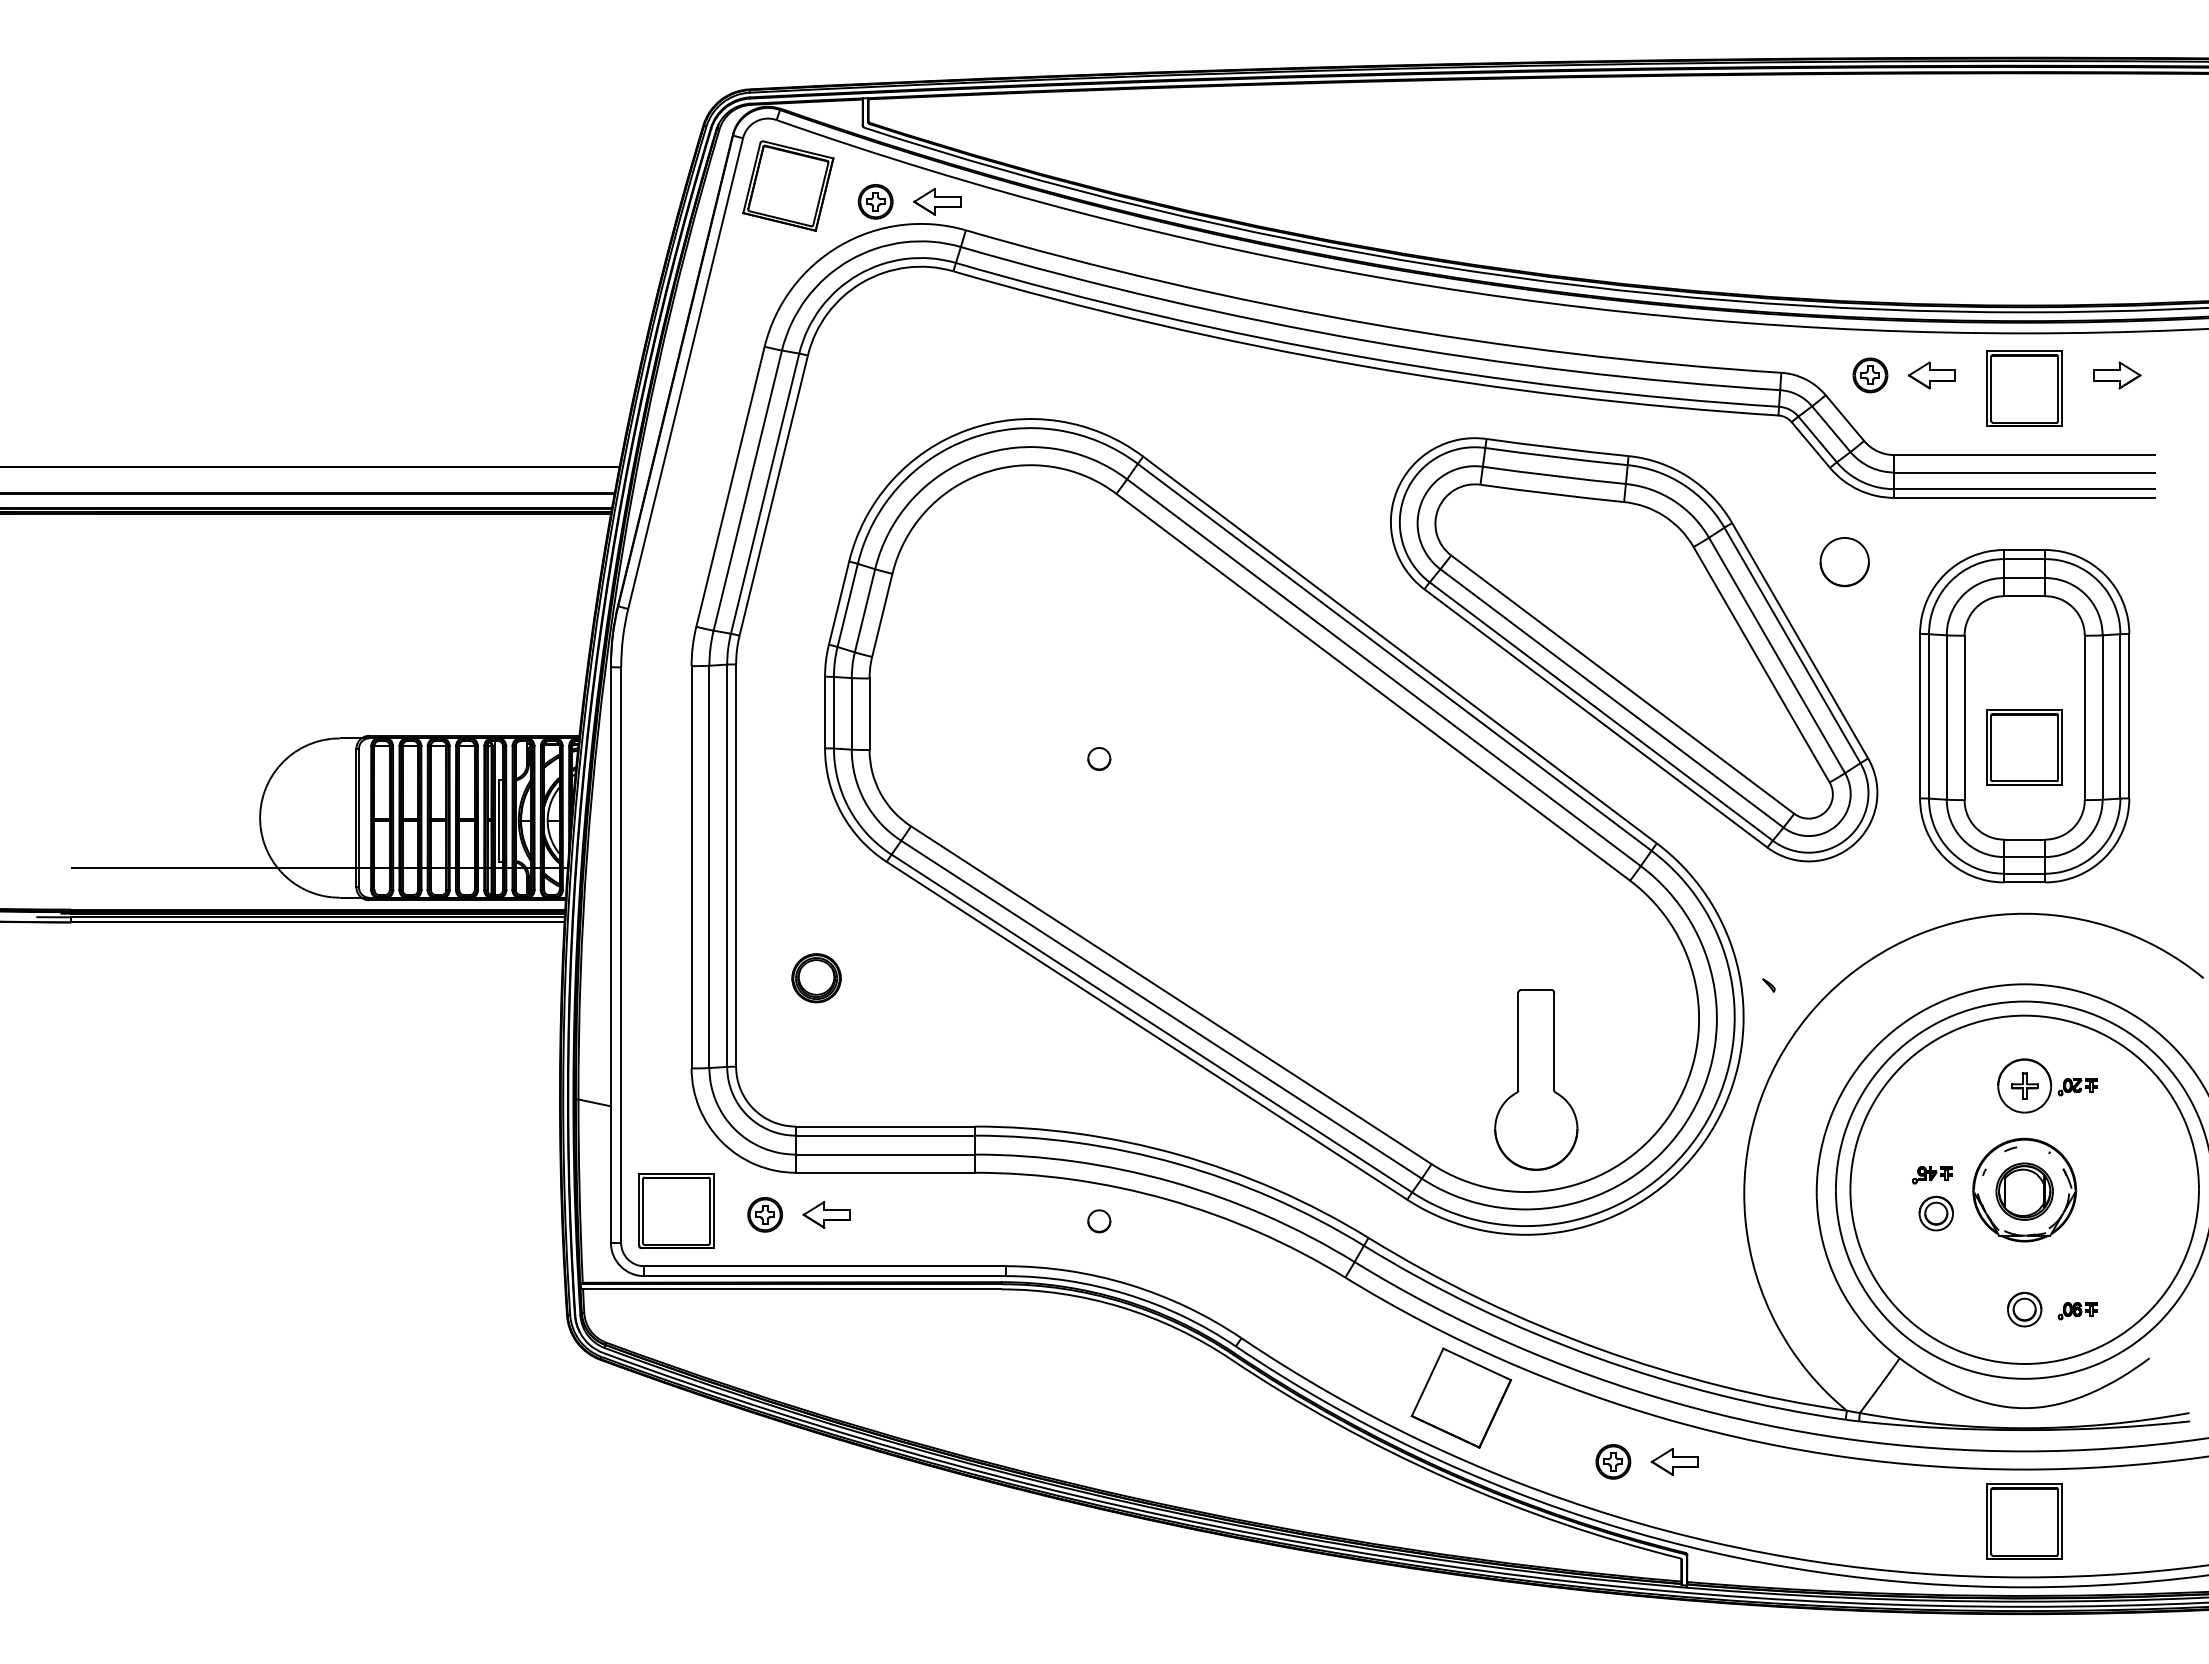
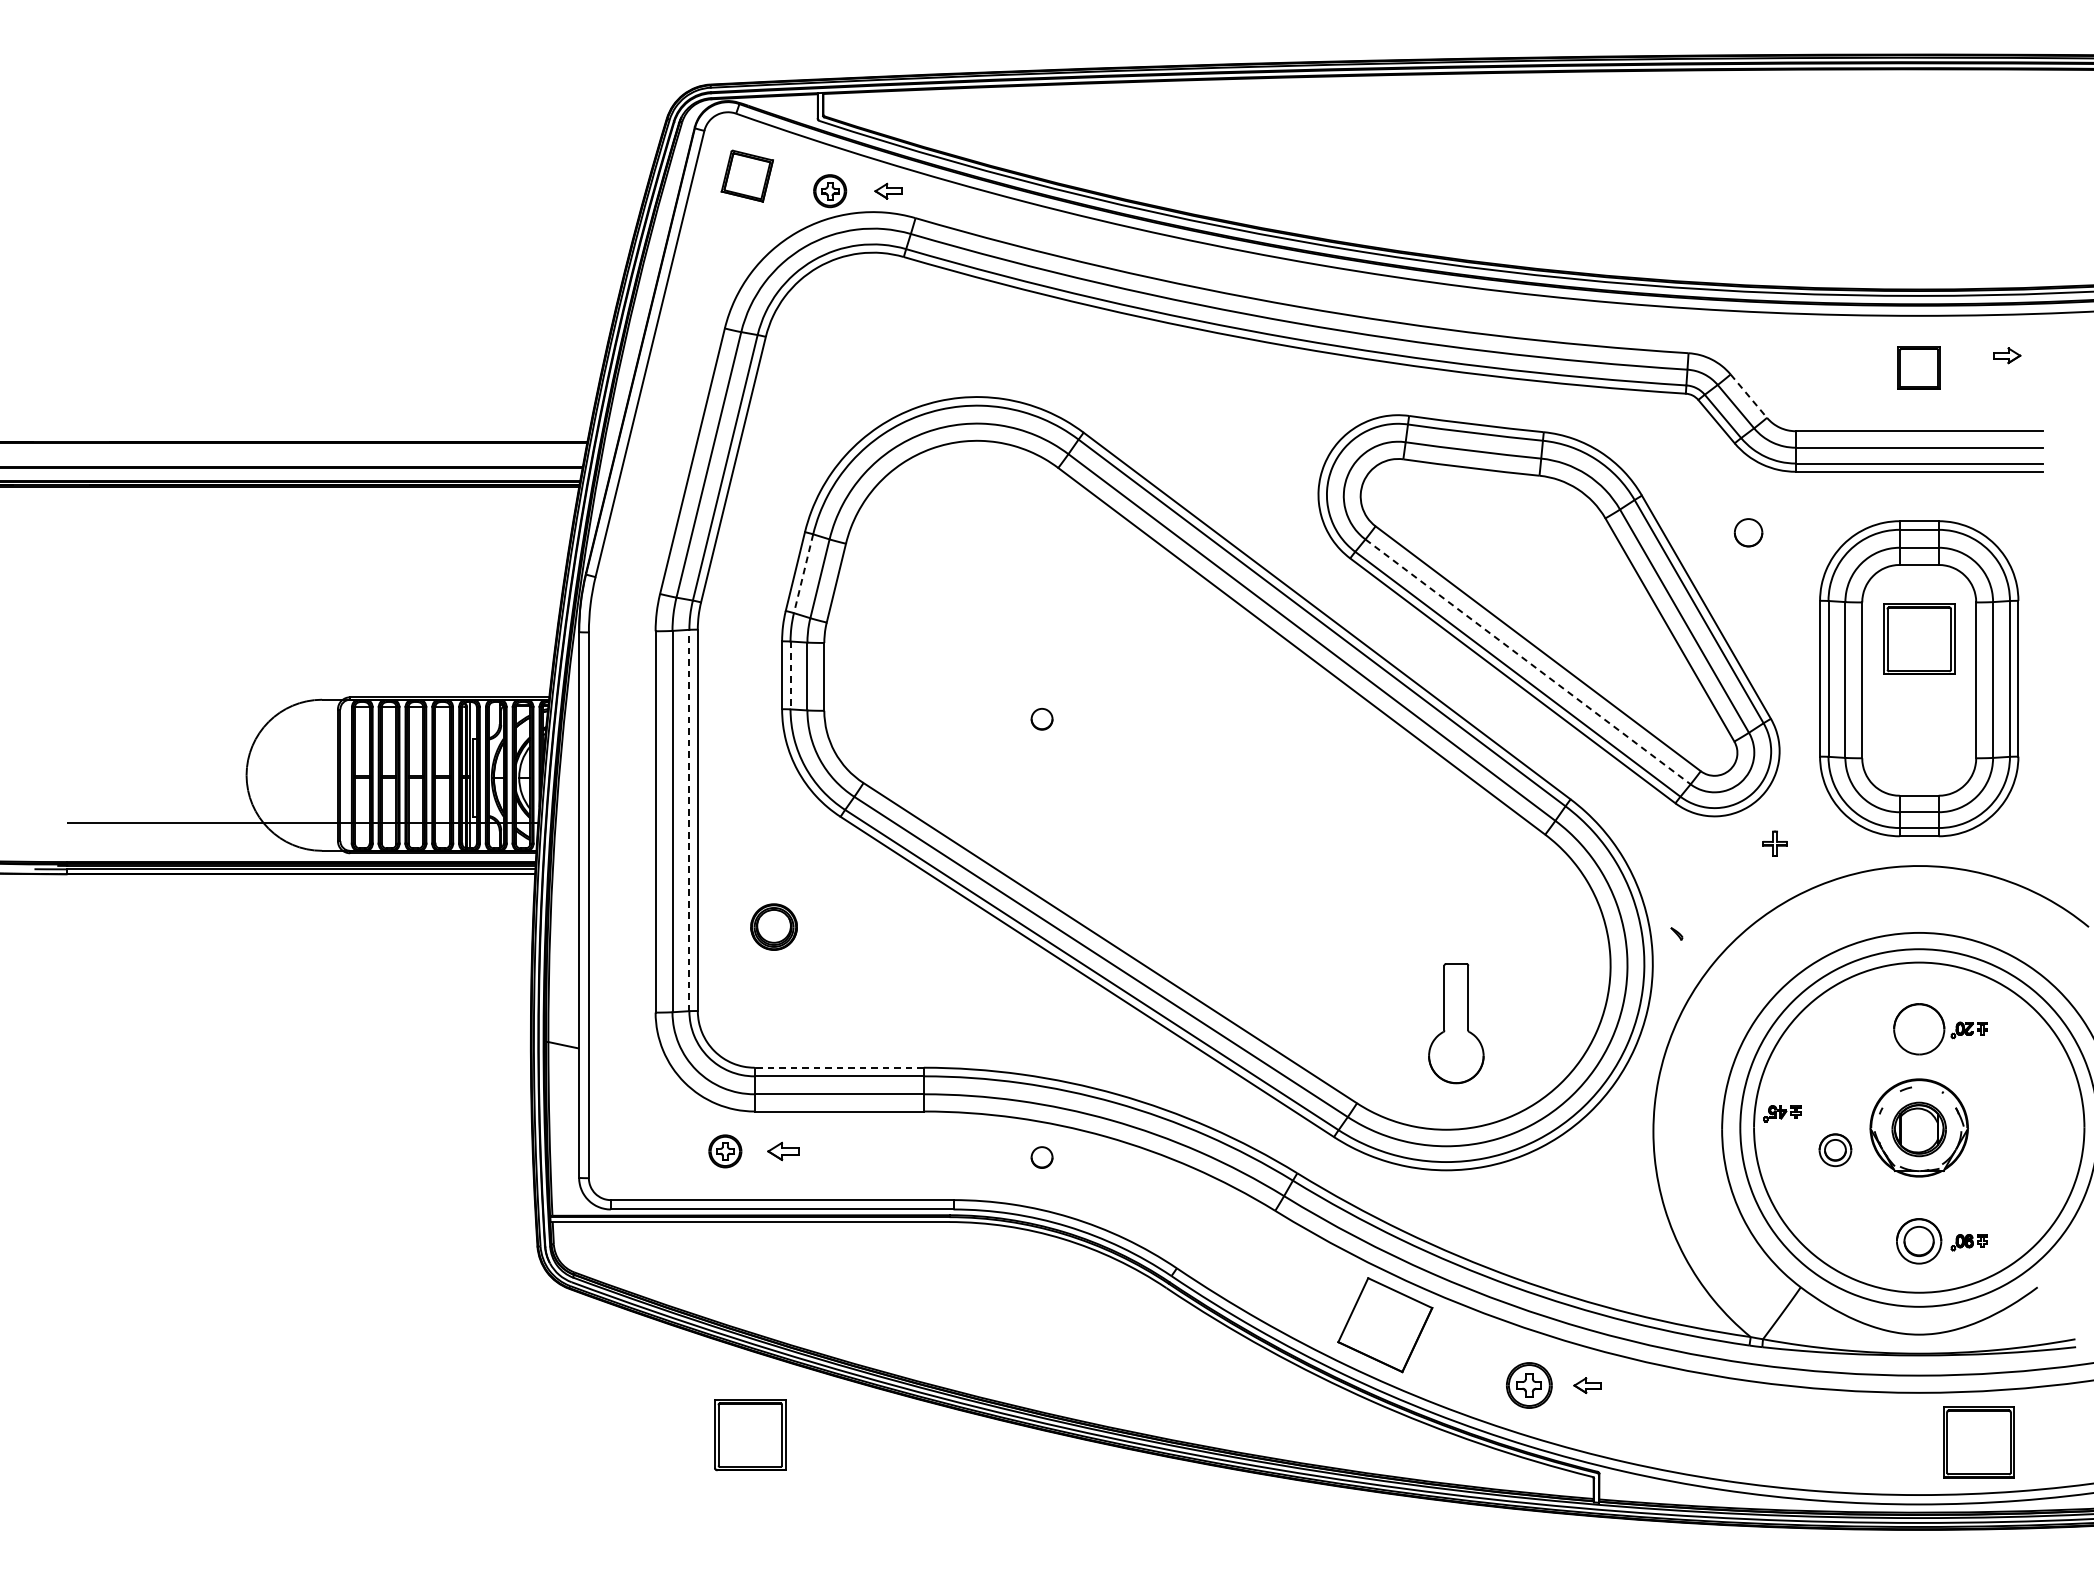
part: (788, 185) -> (747, 175), size x0.6
part: (937, 201) -> (888, 190), size x0.6
part: (1870, 375) -> (1773, 355), removed
part: (1931, 375) -> (1830, 355), removed
part: (2117, 375) -> (2007, 355), size x0.6
part: (2024, 388) -> (1919, 368), size x0.6
line: (1844, 418) -> (1748, 396), solid -> dashed
part: (1844, 562) -> (1748, 533), size x0.6
line: (847, 605) -> (803, 573), solid -> dashed
line: (1612, 698) -> (1528, 661), solid -> dashed
line: (833, 712) -> (790, 675), solid -> dashed
part: (2024, 747) -> (1919, 639), moved
line: (727, 865) -> (689, 820), solid -> dashed
part: (1536, 1079) -> (1456, 1023), size x0.7
part: (2024, 1085) -> (1774, 843), moved
line: (884, 1126) -> (838, 1067), solid -> dashed
part: (1932, 1175) -> (1782, 1114), moved
part: (676, 1211) -> (750, 1435), moved
part: (826, 1214) -> (783, 1151), size x0.7
part: (2024, 1309) -> (1919, 1241), size x1.4
part: (1613, 1461) -> (1529, 1385), size x1.4
part: (1674, 1461) -> (1587, 1385), size x0.6
part: (2024, 1521) -> (1978, 1442), moved

